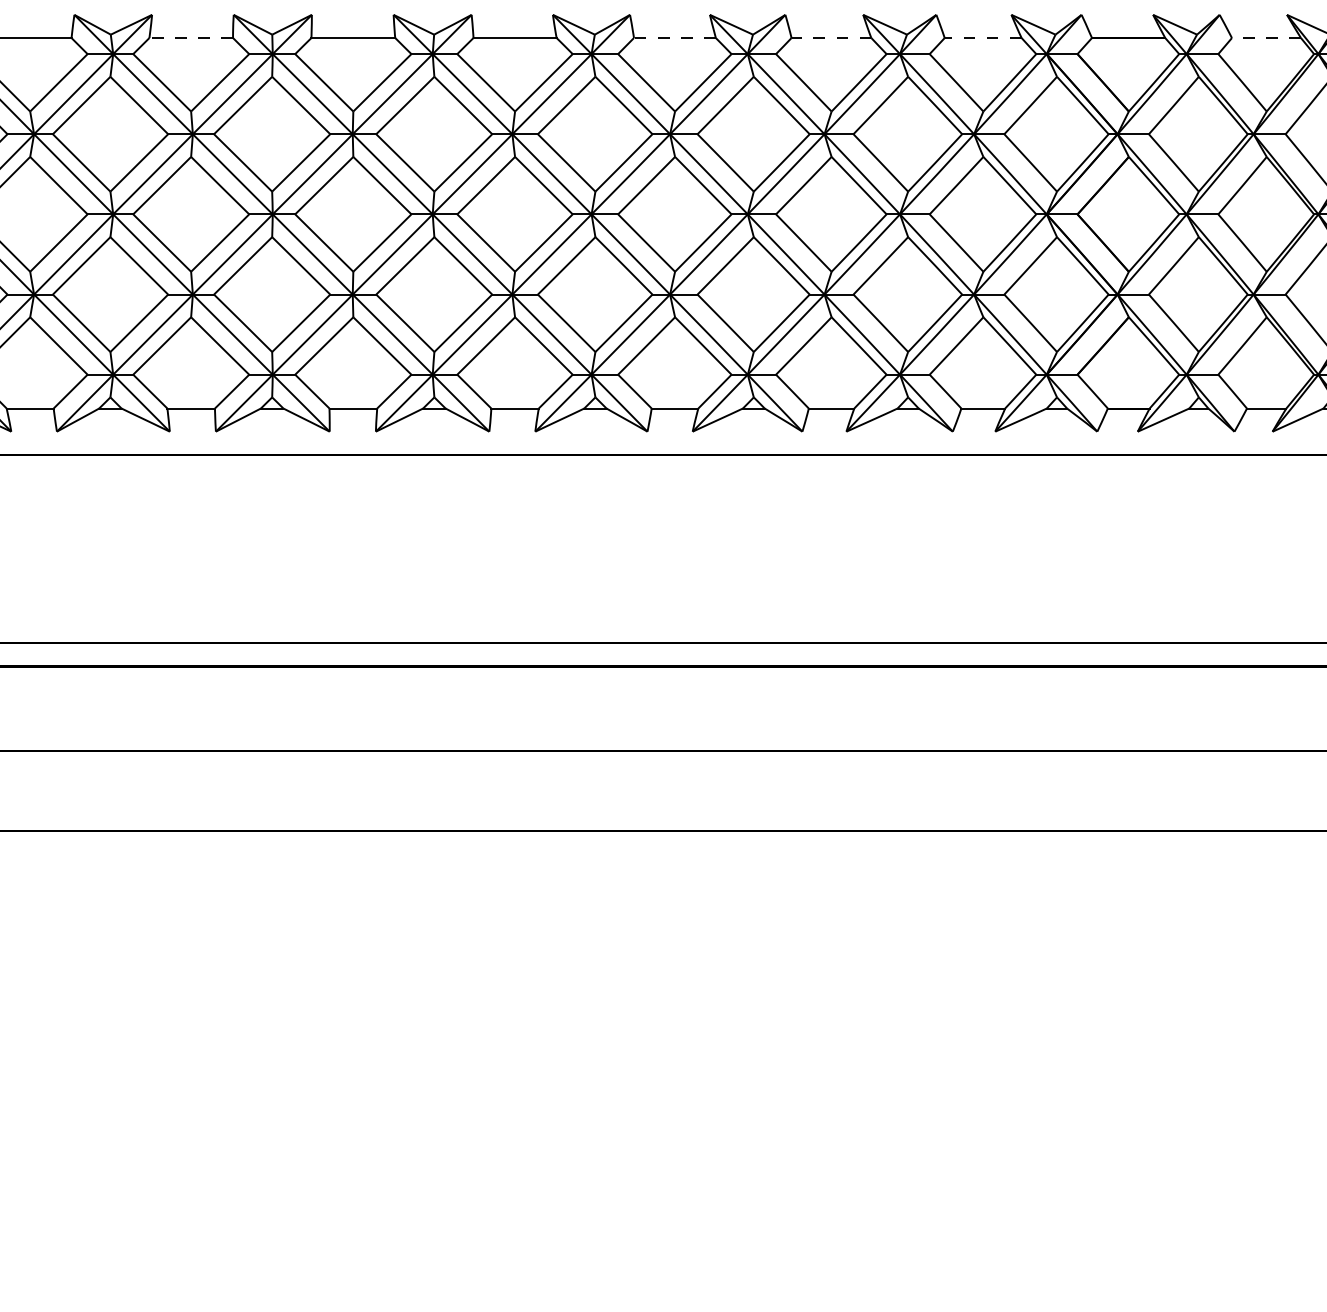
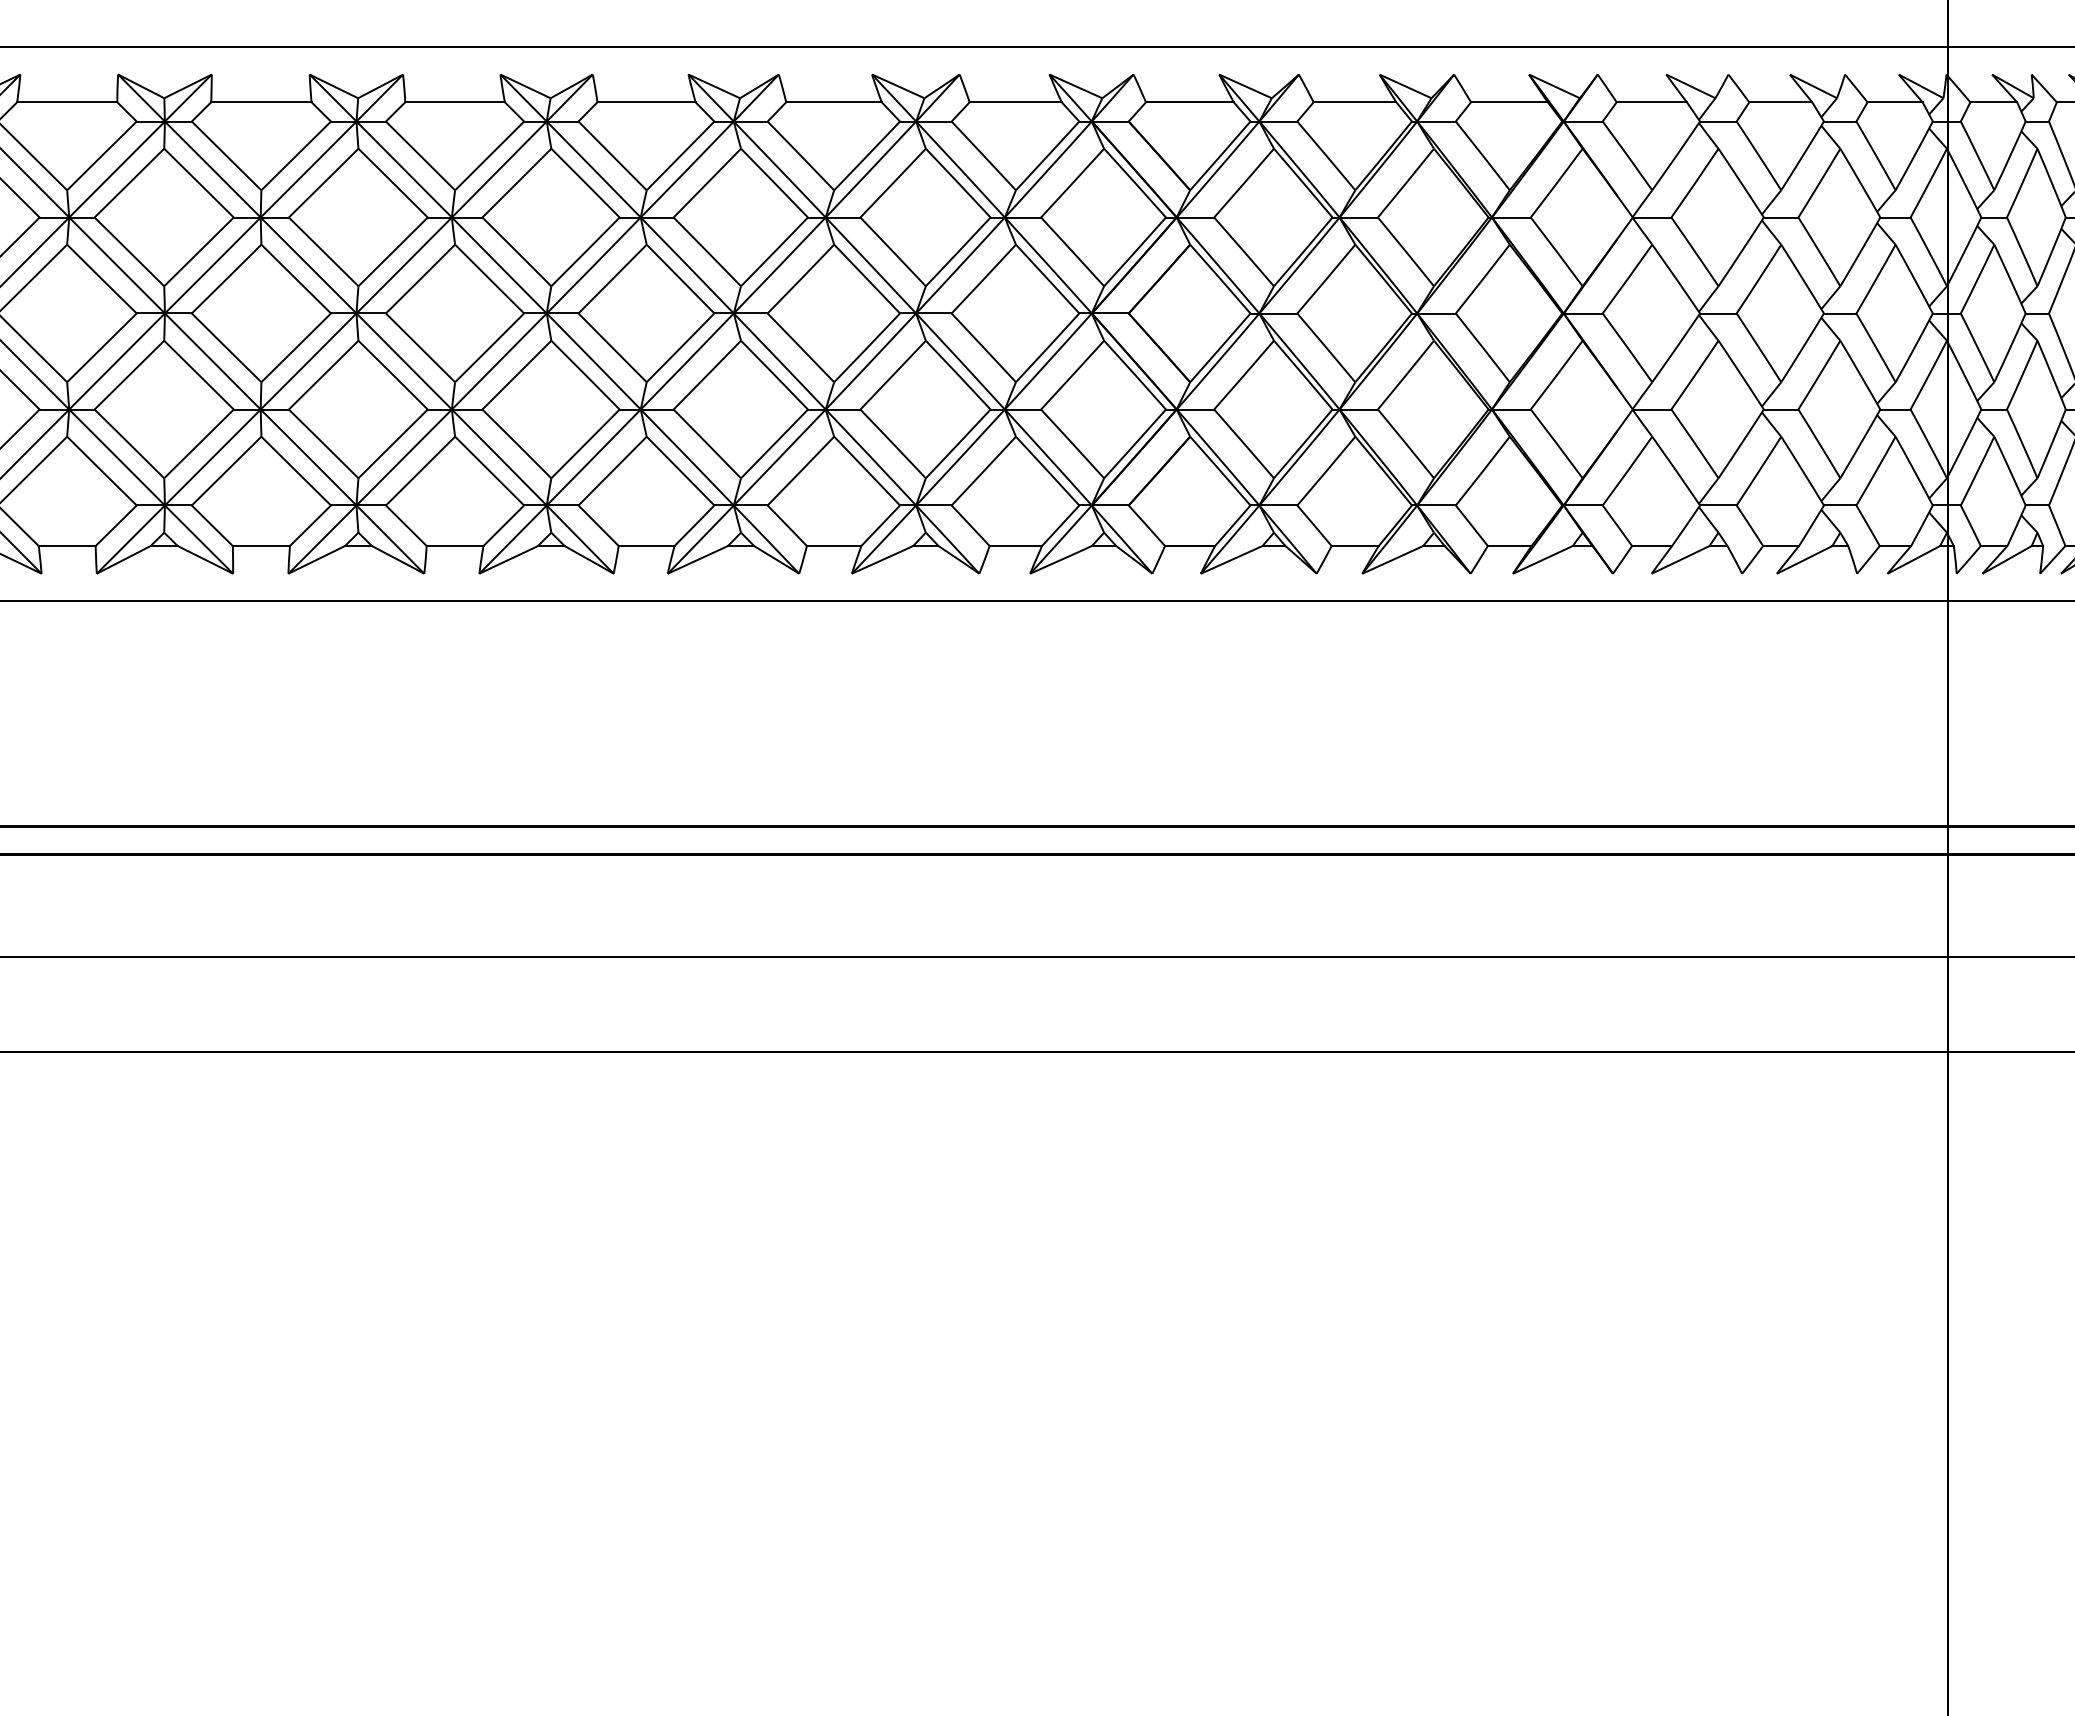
line: (190, 38) -> (66, 102), dashed -> solid
line: (674, 38) -> (646, 102), dashed -> solid
line: (831, 38) -> (833, 102), dashed -> solid
line: (983, 38) -> (1015, 102), dashed -> solid
line: (1266, 38) -> (1354, 102), dashed -> solid

